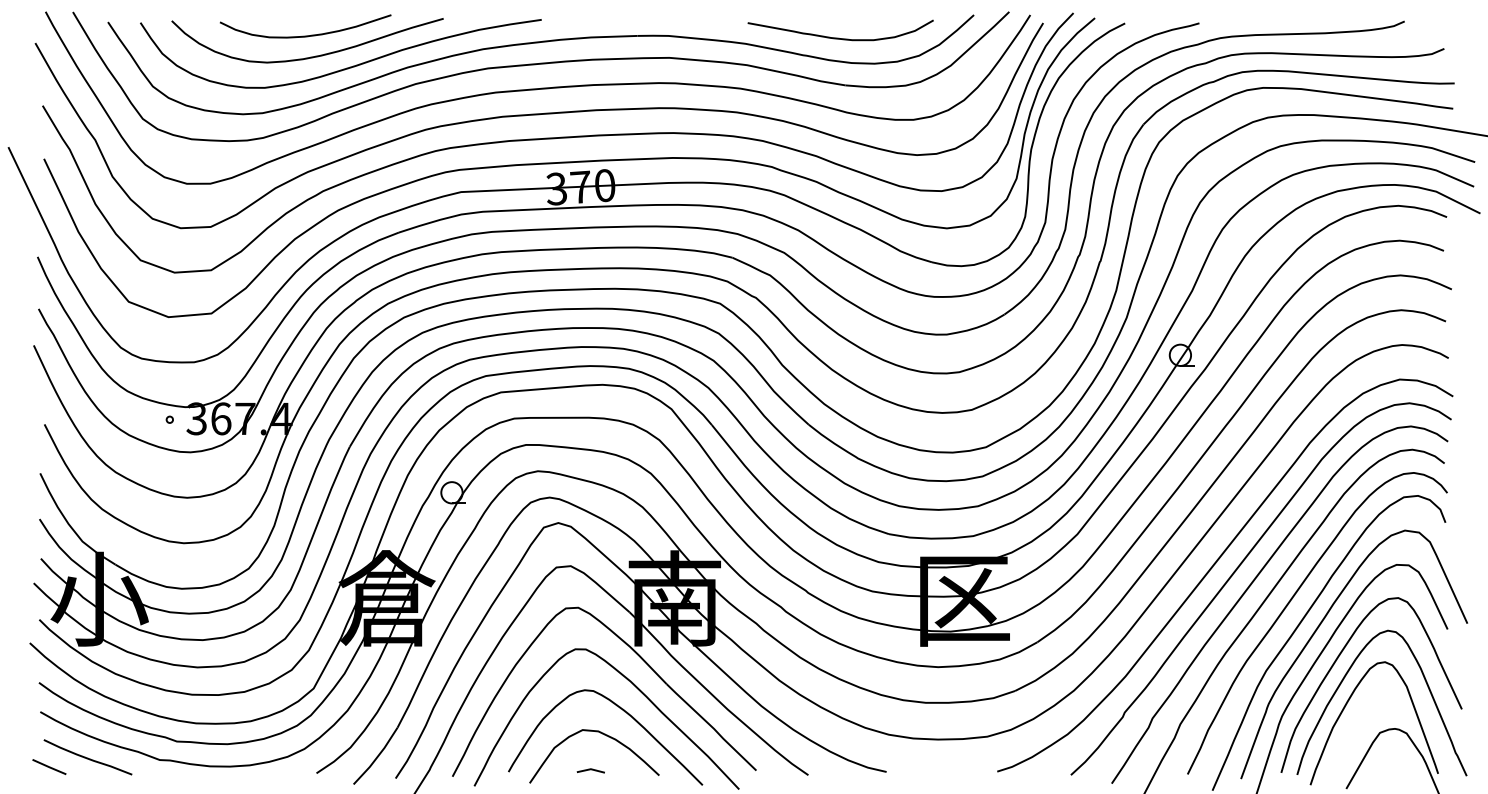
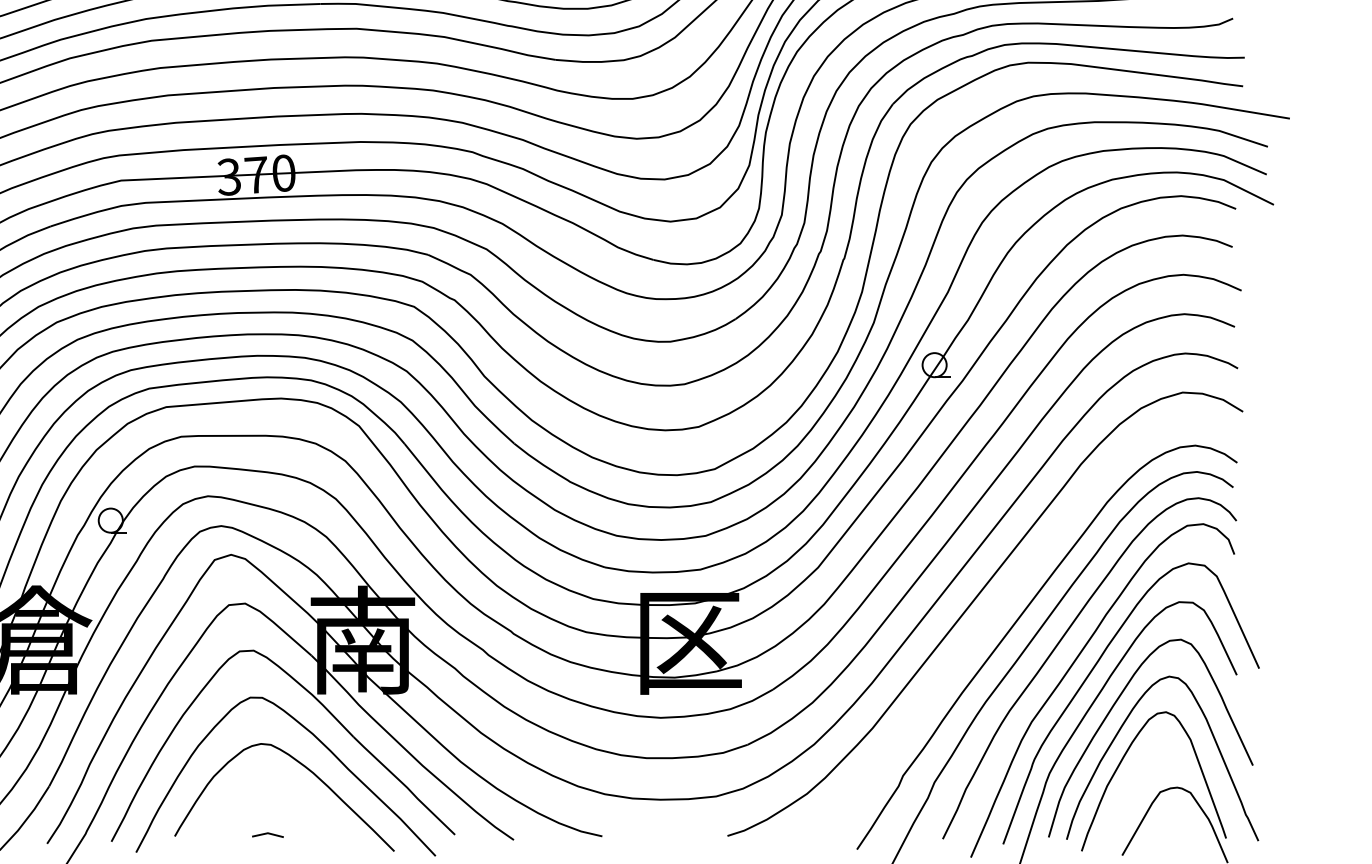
curve: (1236, 571) -> (998, 609), removed
curve: (604, 735) -> (283, 795), removed

